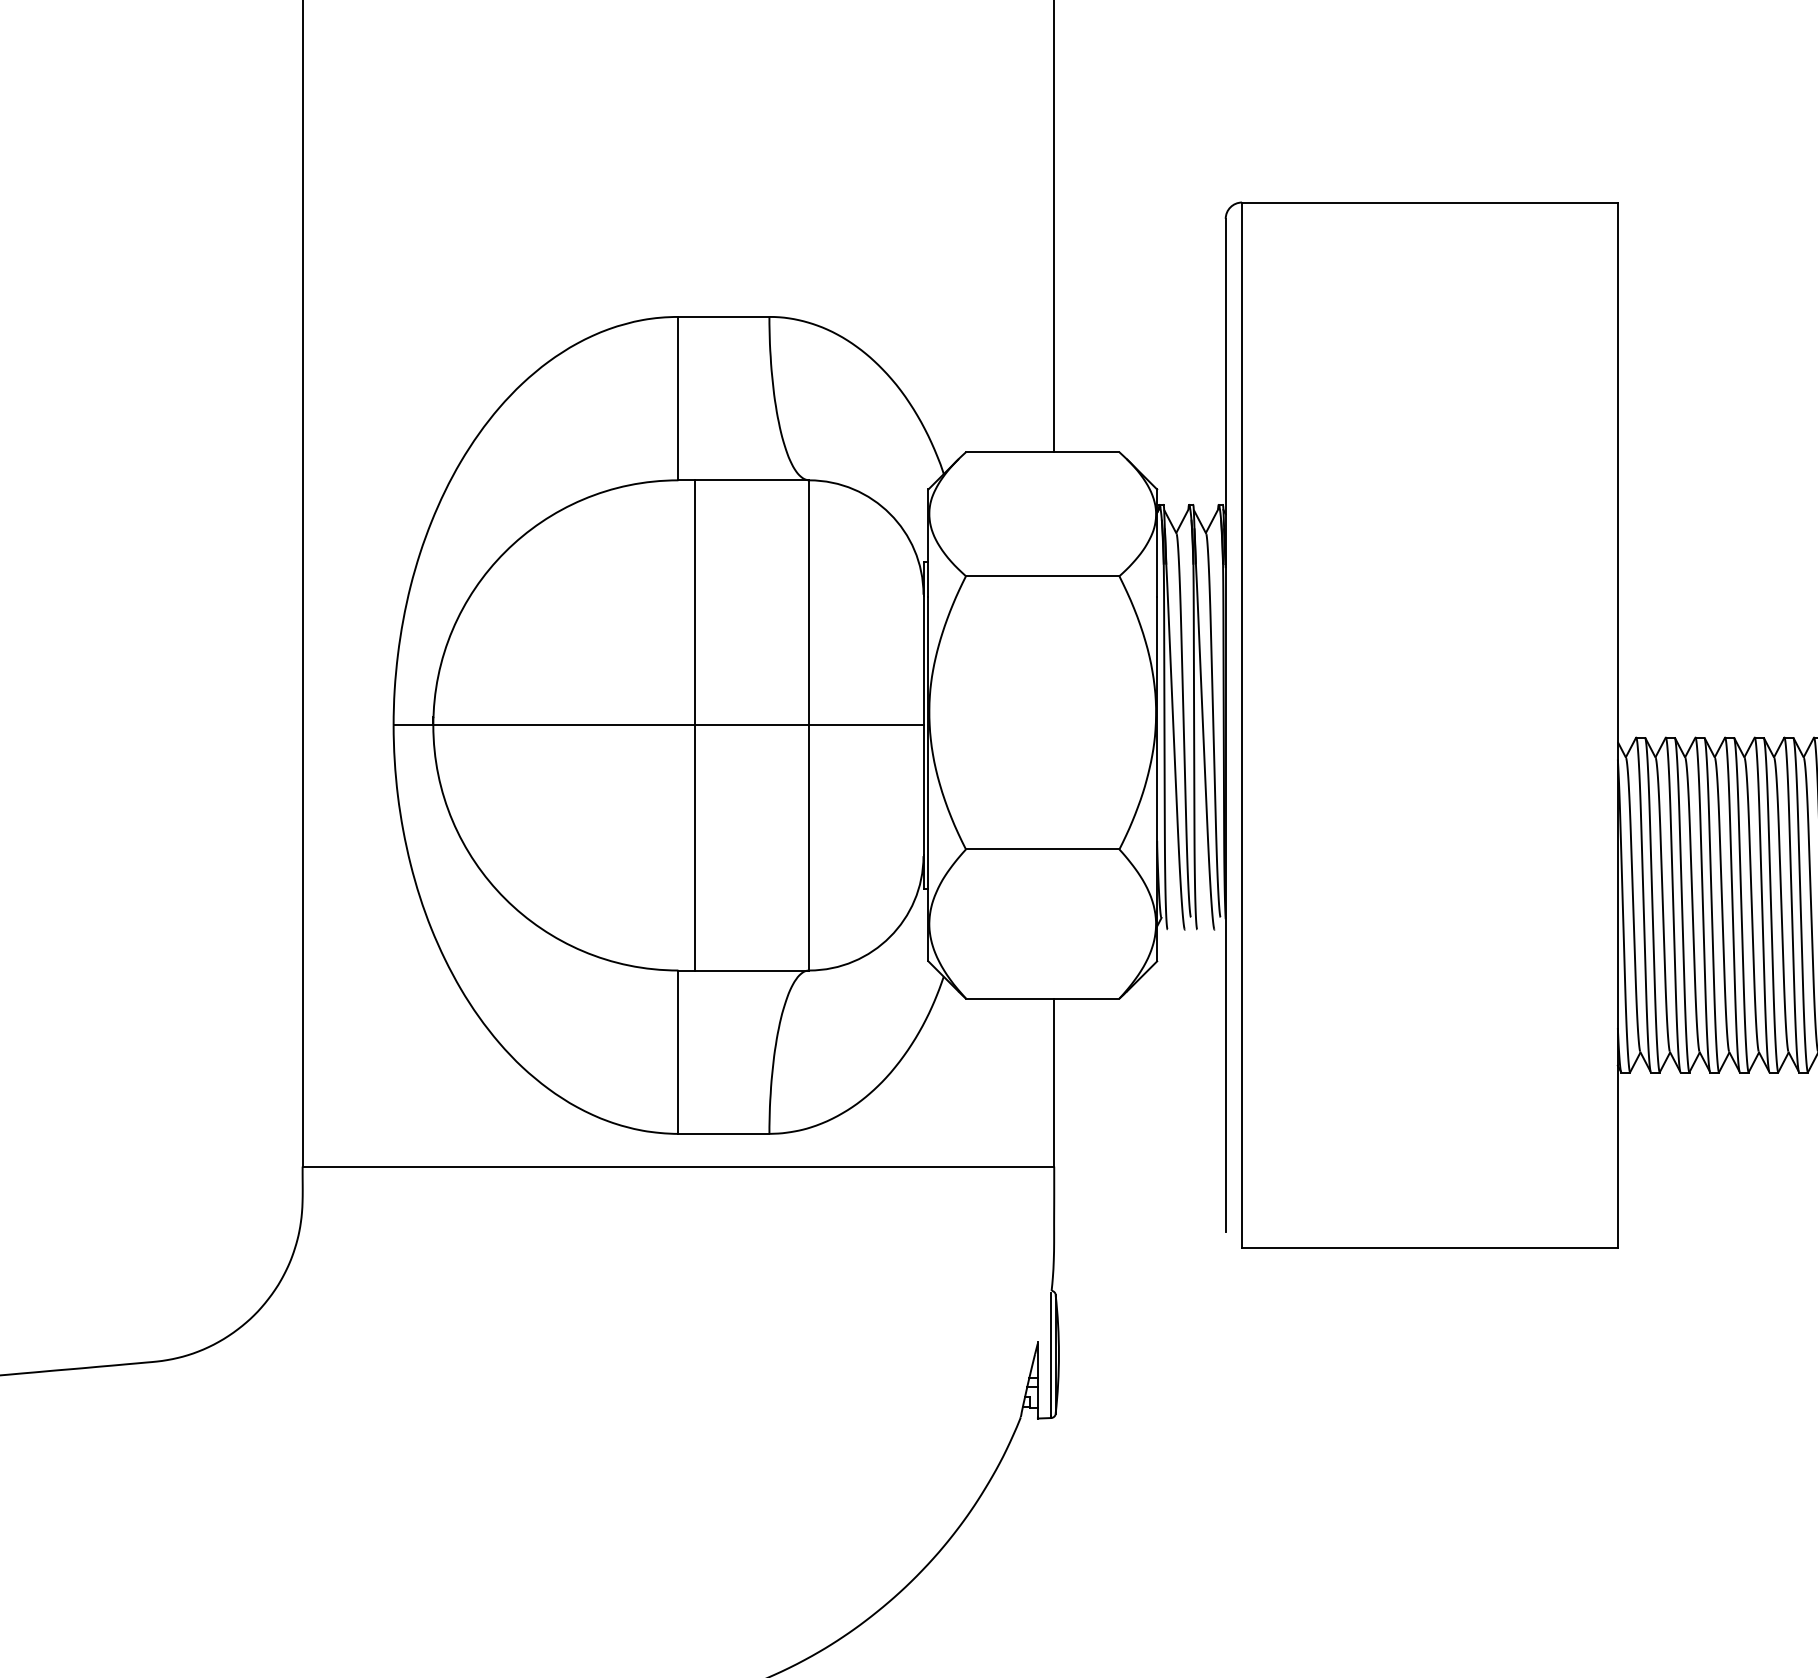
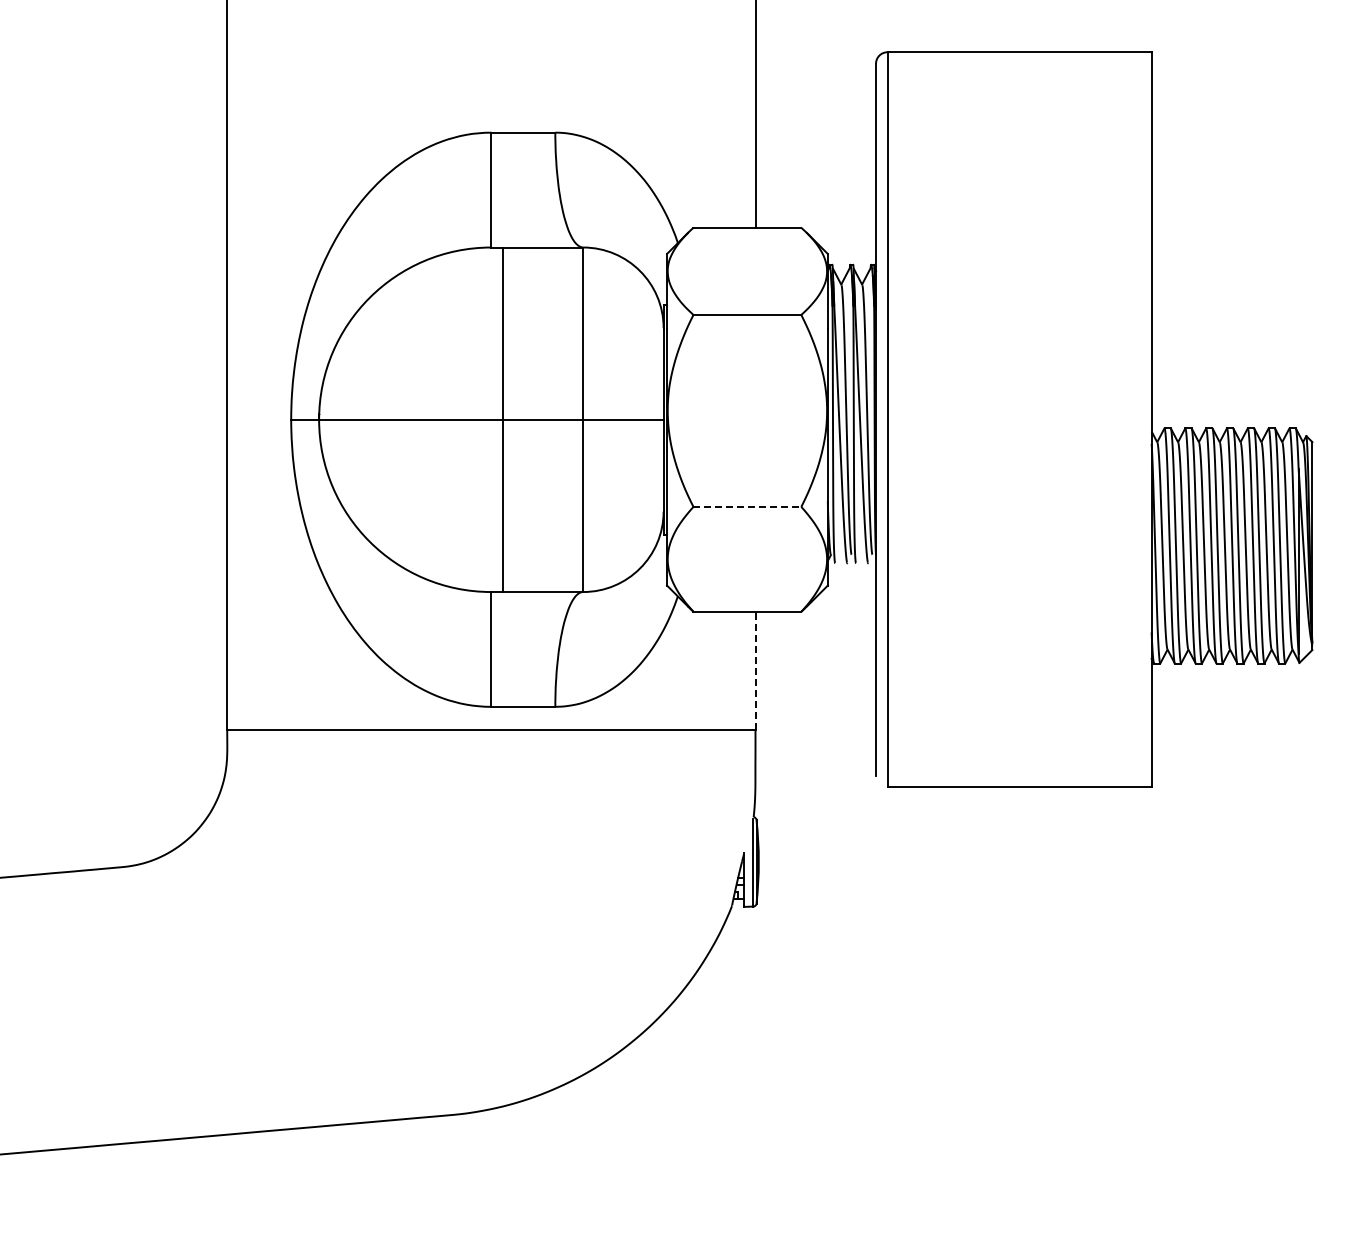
line: (1042, 848) -> (747, 506), solid -> dashed
line: (1054, 1082) -> (755, 670), solid -> dashed

